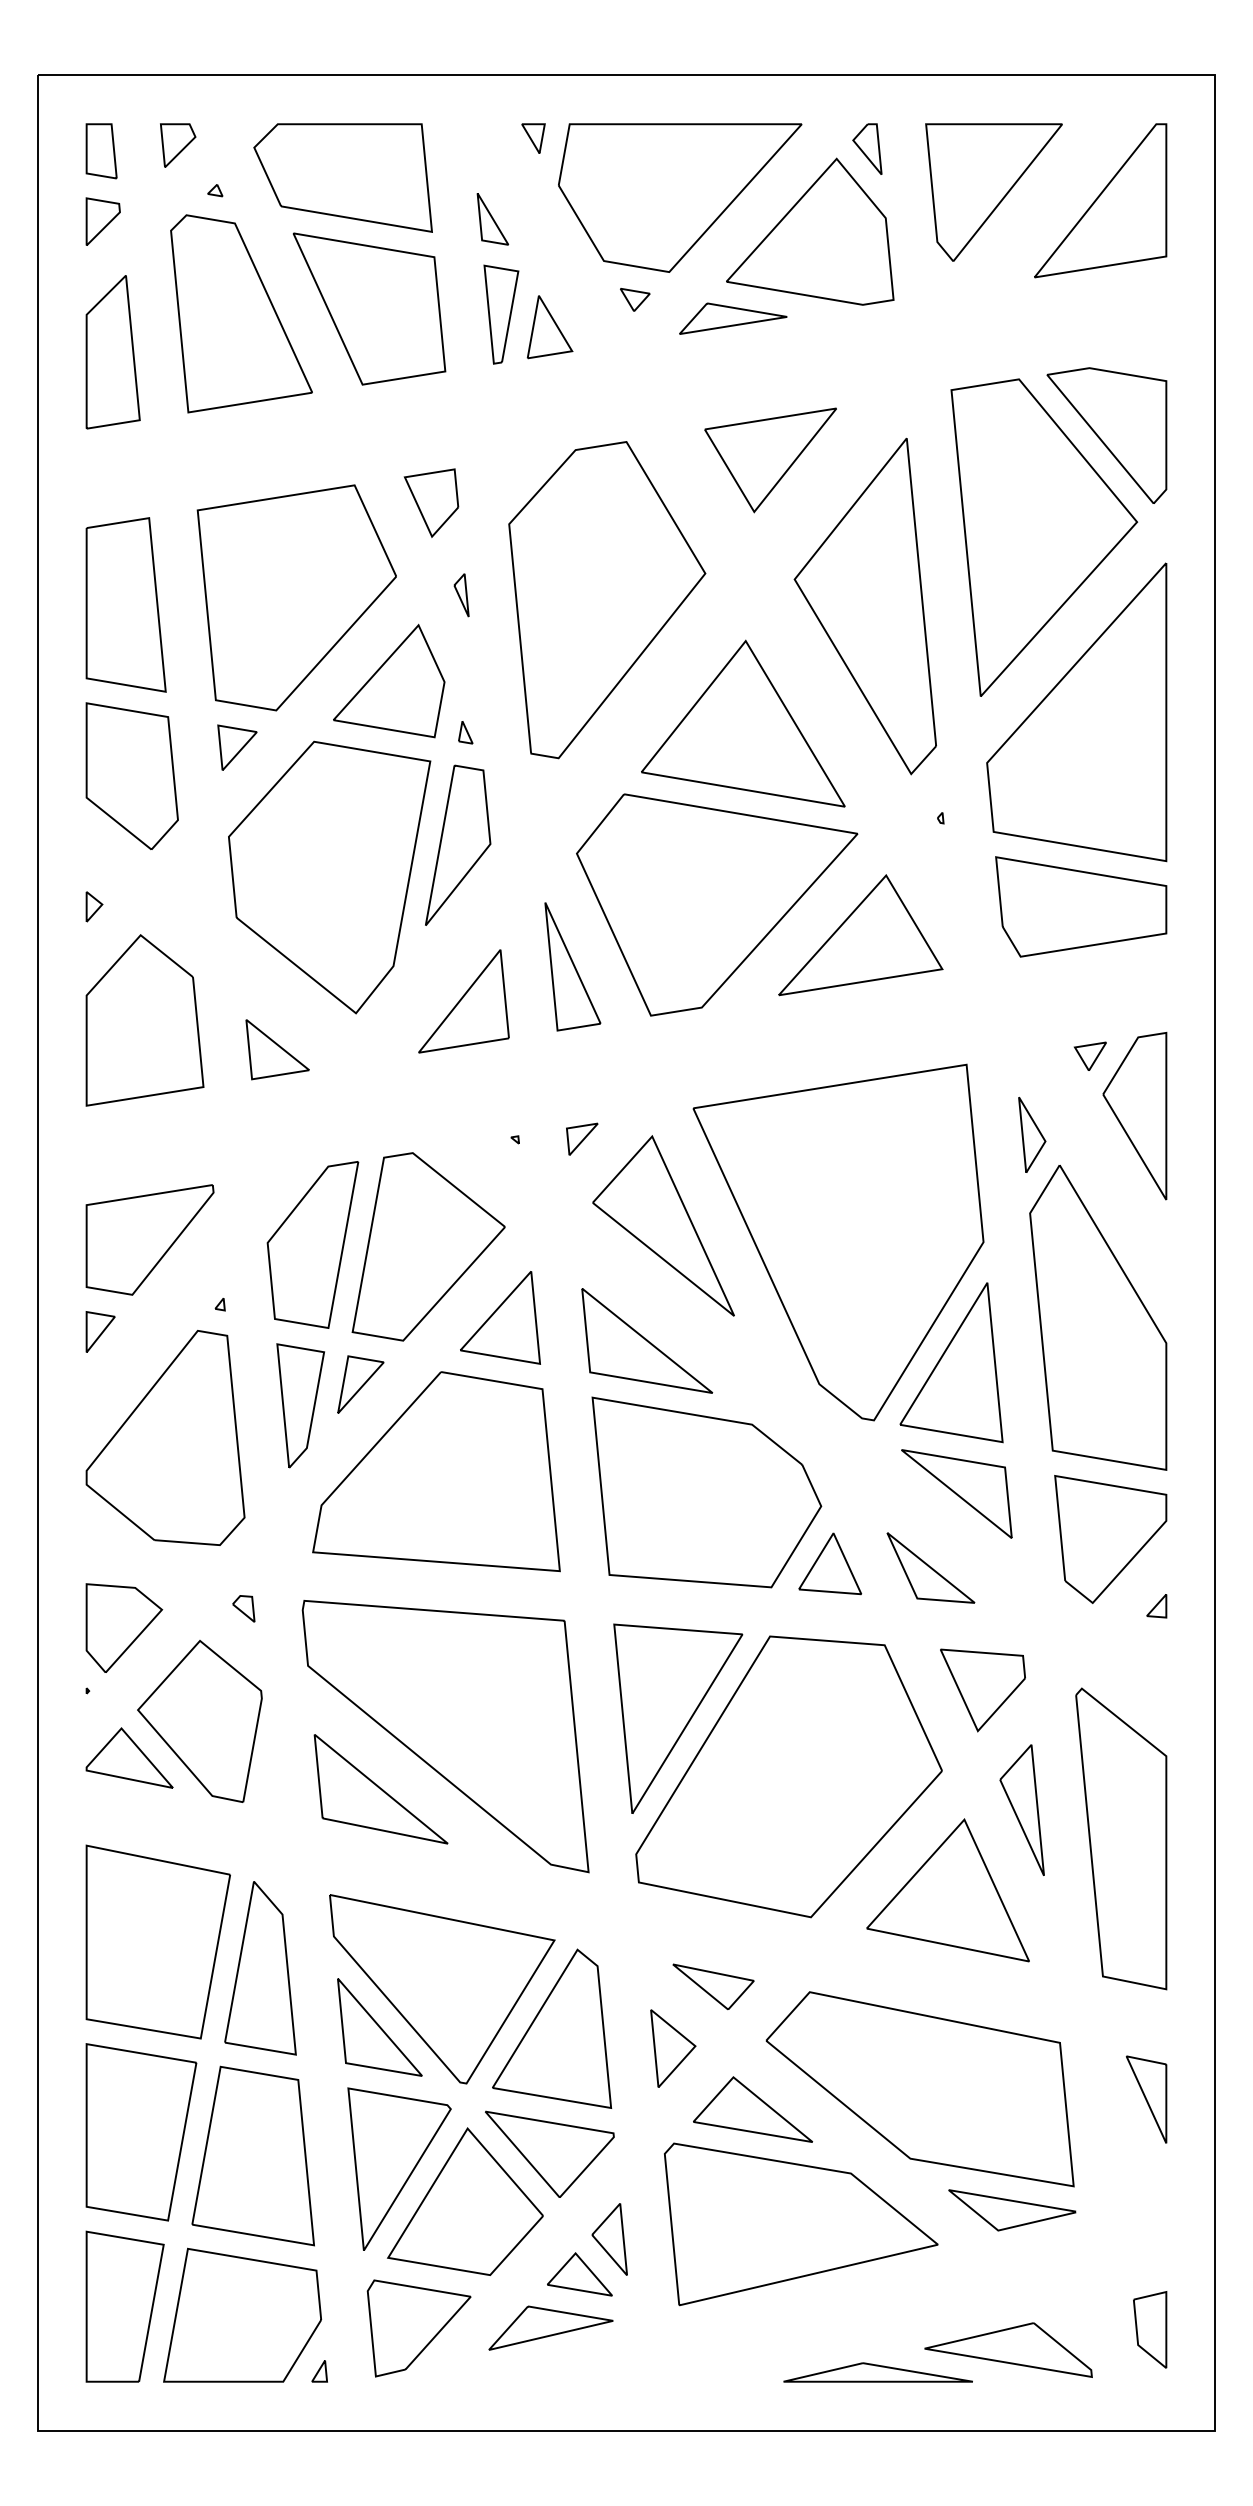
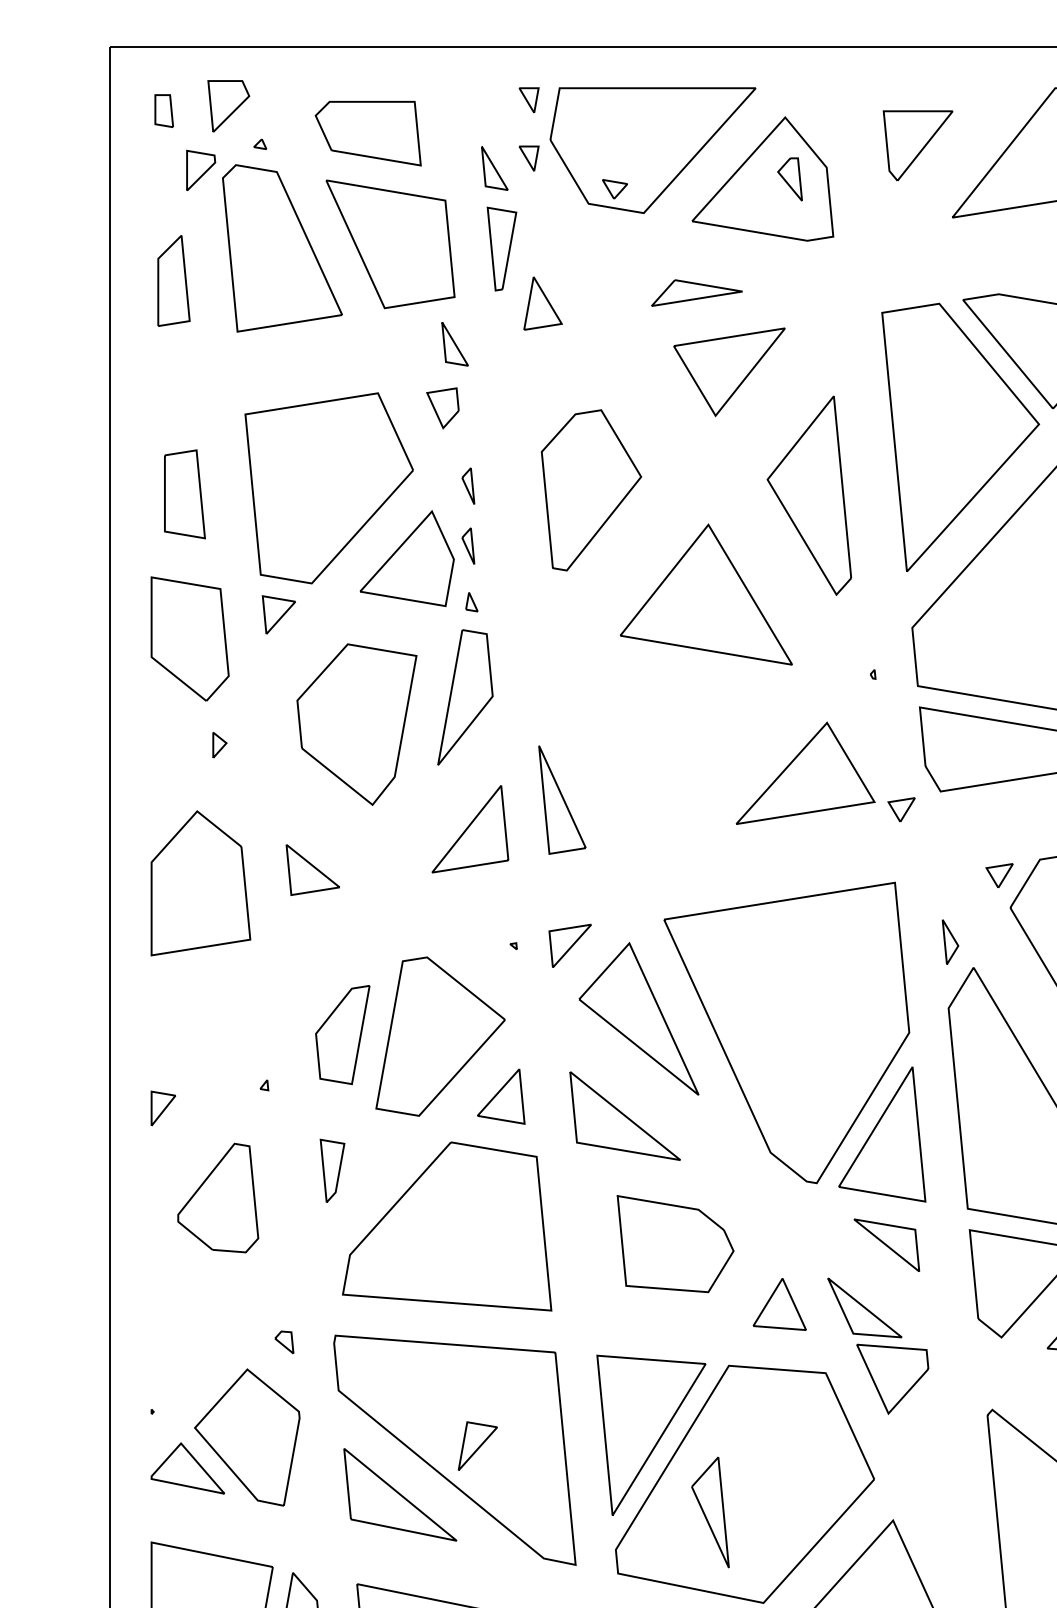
part: (178, 145) -> (229, 106), size x1.4
part: (867, 148) -> (790, 178), moved
part: (101, 151) -> (164, 111), size x0.7
part: (342, 177) -> (367, 133), size x0.7
part: (993, 192) -> (917, 145), size x0.6
part: (533, 207) -> (529, 158), added
part: (102, 221) -> (200, 170), moved
part: (635, 299) -> (615, 188), moved
part: (733, 318) -> (697, 292), moved
part: (549, 327) -> (542, 303), moved
part: (112, 352) -> (173, 281), size x0.7
part: (445, 427) -> (454, 344), added
part: (431, 502) -> (442, 407), size x0.7
part: (607, 600) -> (591, 490), size x0.6
part: (125, 604) -> (184, 493), size x0.6
part: (864, 606) -> (808, 495), size x0.7
part: (461, 666) -> (468, 546), added
part: (329, 877) -> (356, 724), size x0.7
part: (717, 904) -> (684, 747), removed
part: (94, 906) -> (219, 744), moved
part: (973, 977) -> (900, 809), added
part: (144, 1020) -> (200, 883), moved
part: (1032, 1134) -> (950, 941), size x0.7
part: (582, 1138) -> (570, 945), size x1.6
part: (149, 1239) -> (204, 1030), removed
part: (312, 1244) -> (342, 1034), size x0.7
part: (500, 1317) -> (501, 1096), size x0.7
part: (360, 1384) -> (477, 1446), moved
part: (300, 1405) -> (332, 1170), size x0.6
part: (165, 1437) -> (218, 1197), size x0.6
part: (706, 1492) -> (675, 1244), size x0.6
part: (956, 1493) -> (886, 1244), size x0.7
part: (124, 1627) -> (183, 1358), removed
part: (982, 1690) -> (892, 1379), moved
part: (1021, 1809) -> (709, 1511), moved

